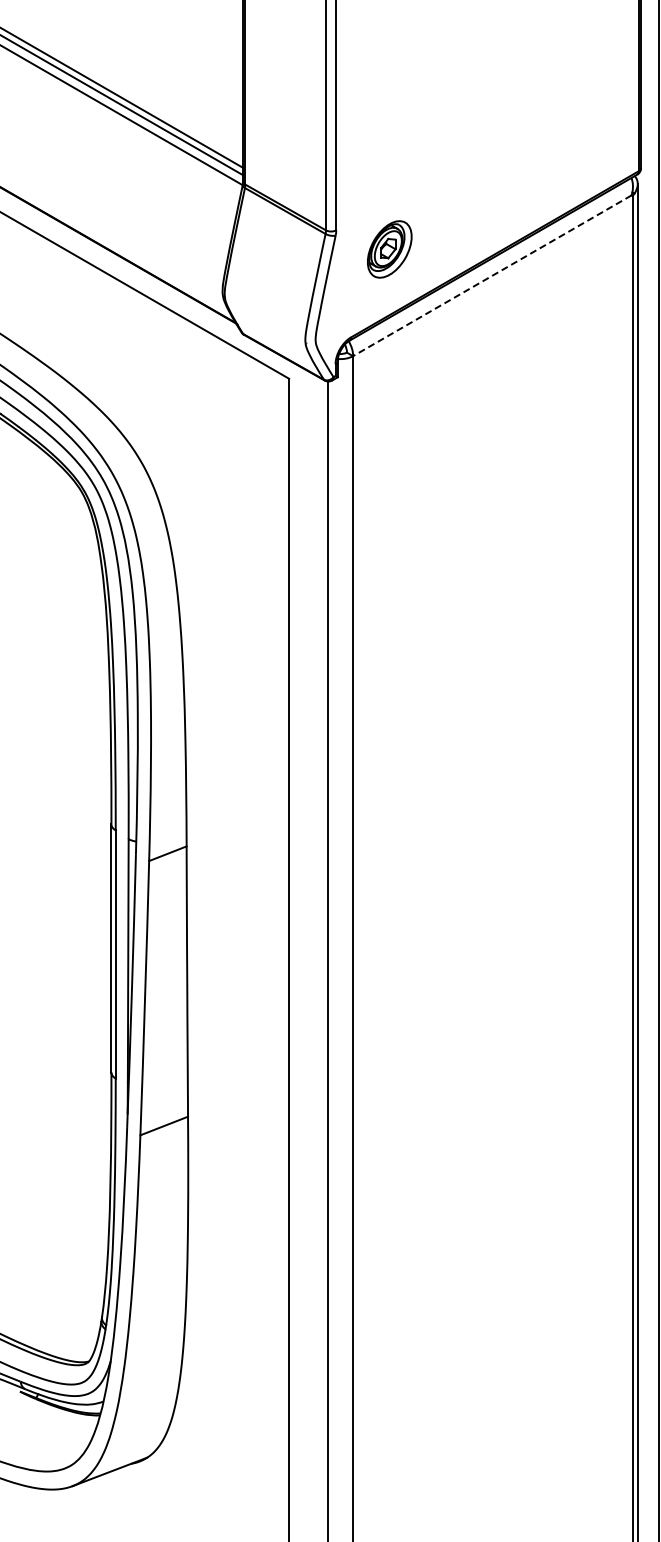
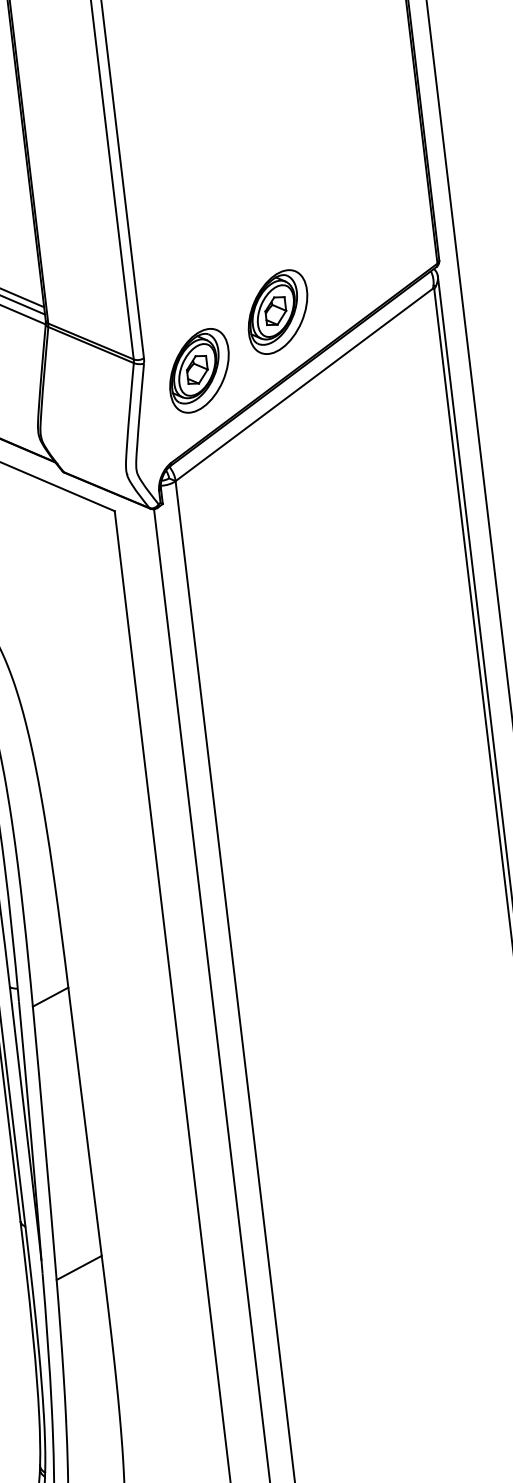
part: (474, 200) -> (277, 312), added
part: (389, 249) -> (199, 370), size x1.43
line: (492, 275) -> (304, 384), dashed -> solid

